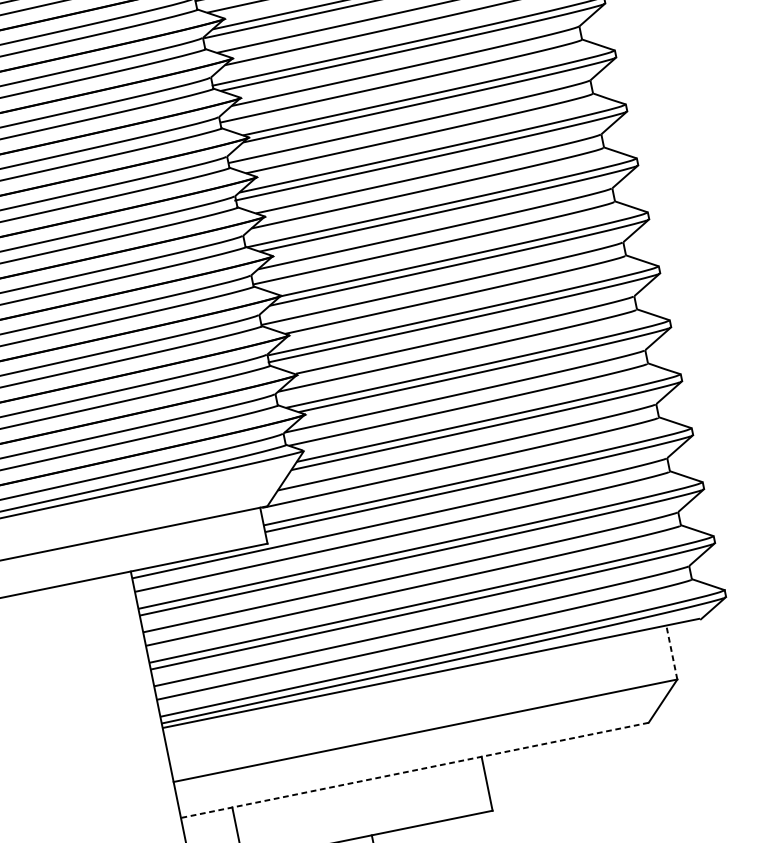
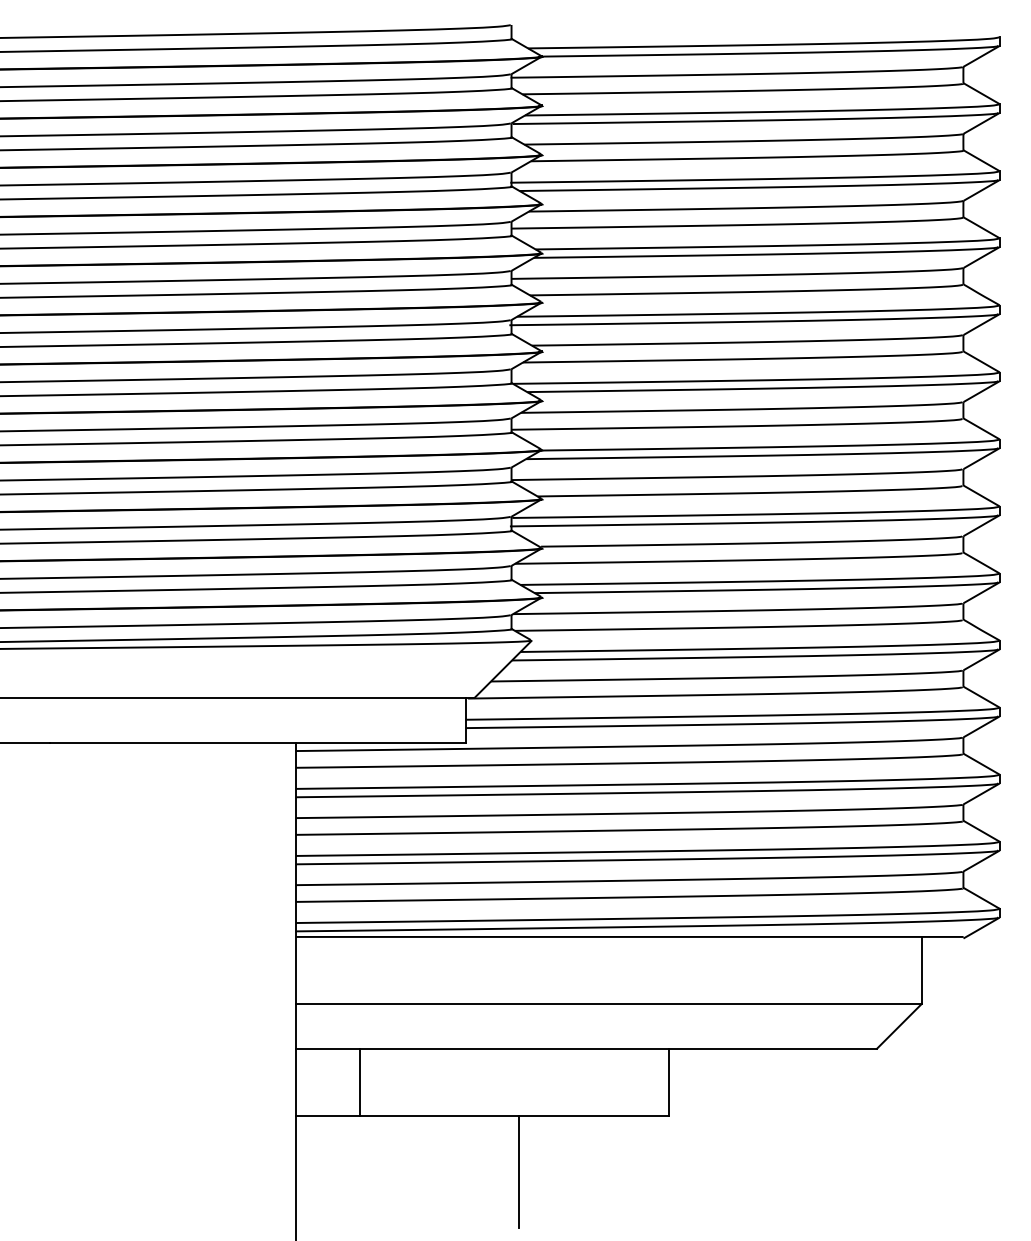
line: (671, 652) -> (921, 970), dashed -> solid
line: (414, 770) -> (586, 1048), dashed -> solid

